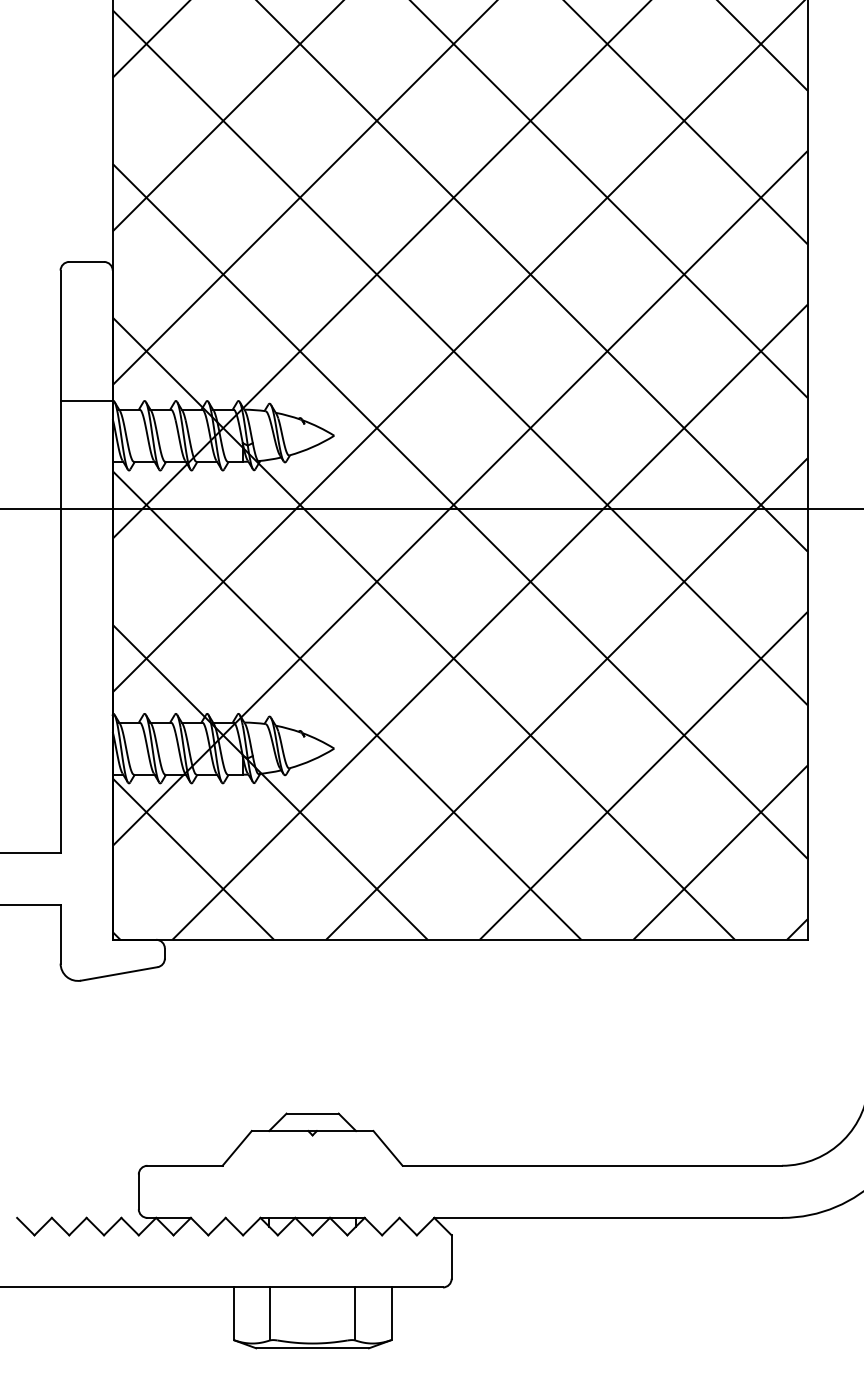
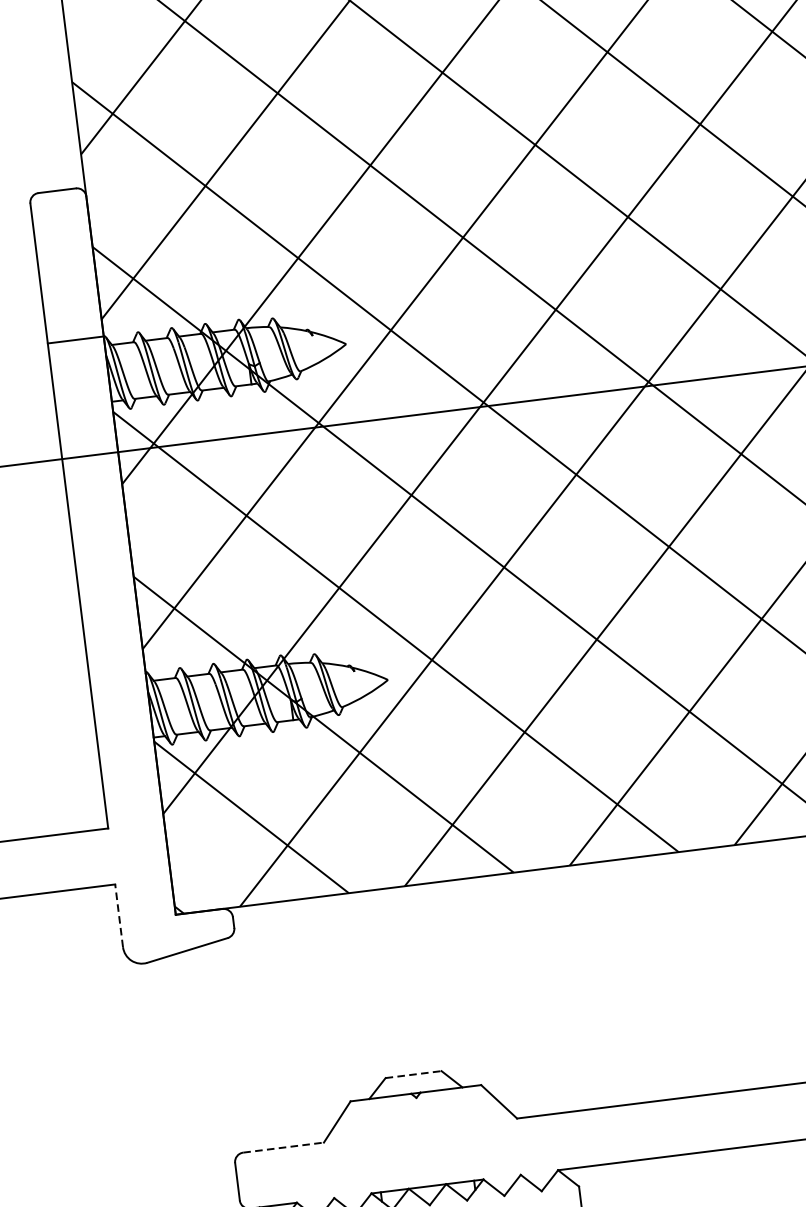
line: (60, 933) -> (118, 914), solid -> dashed
line: (313, 1113) -> (414, 1074), solid -> dashed
line: (185, 1165) -> (284, 1147), solid -> dashed

